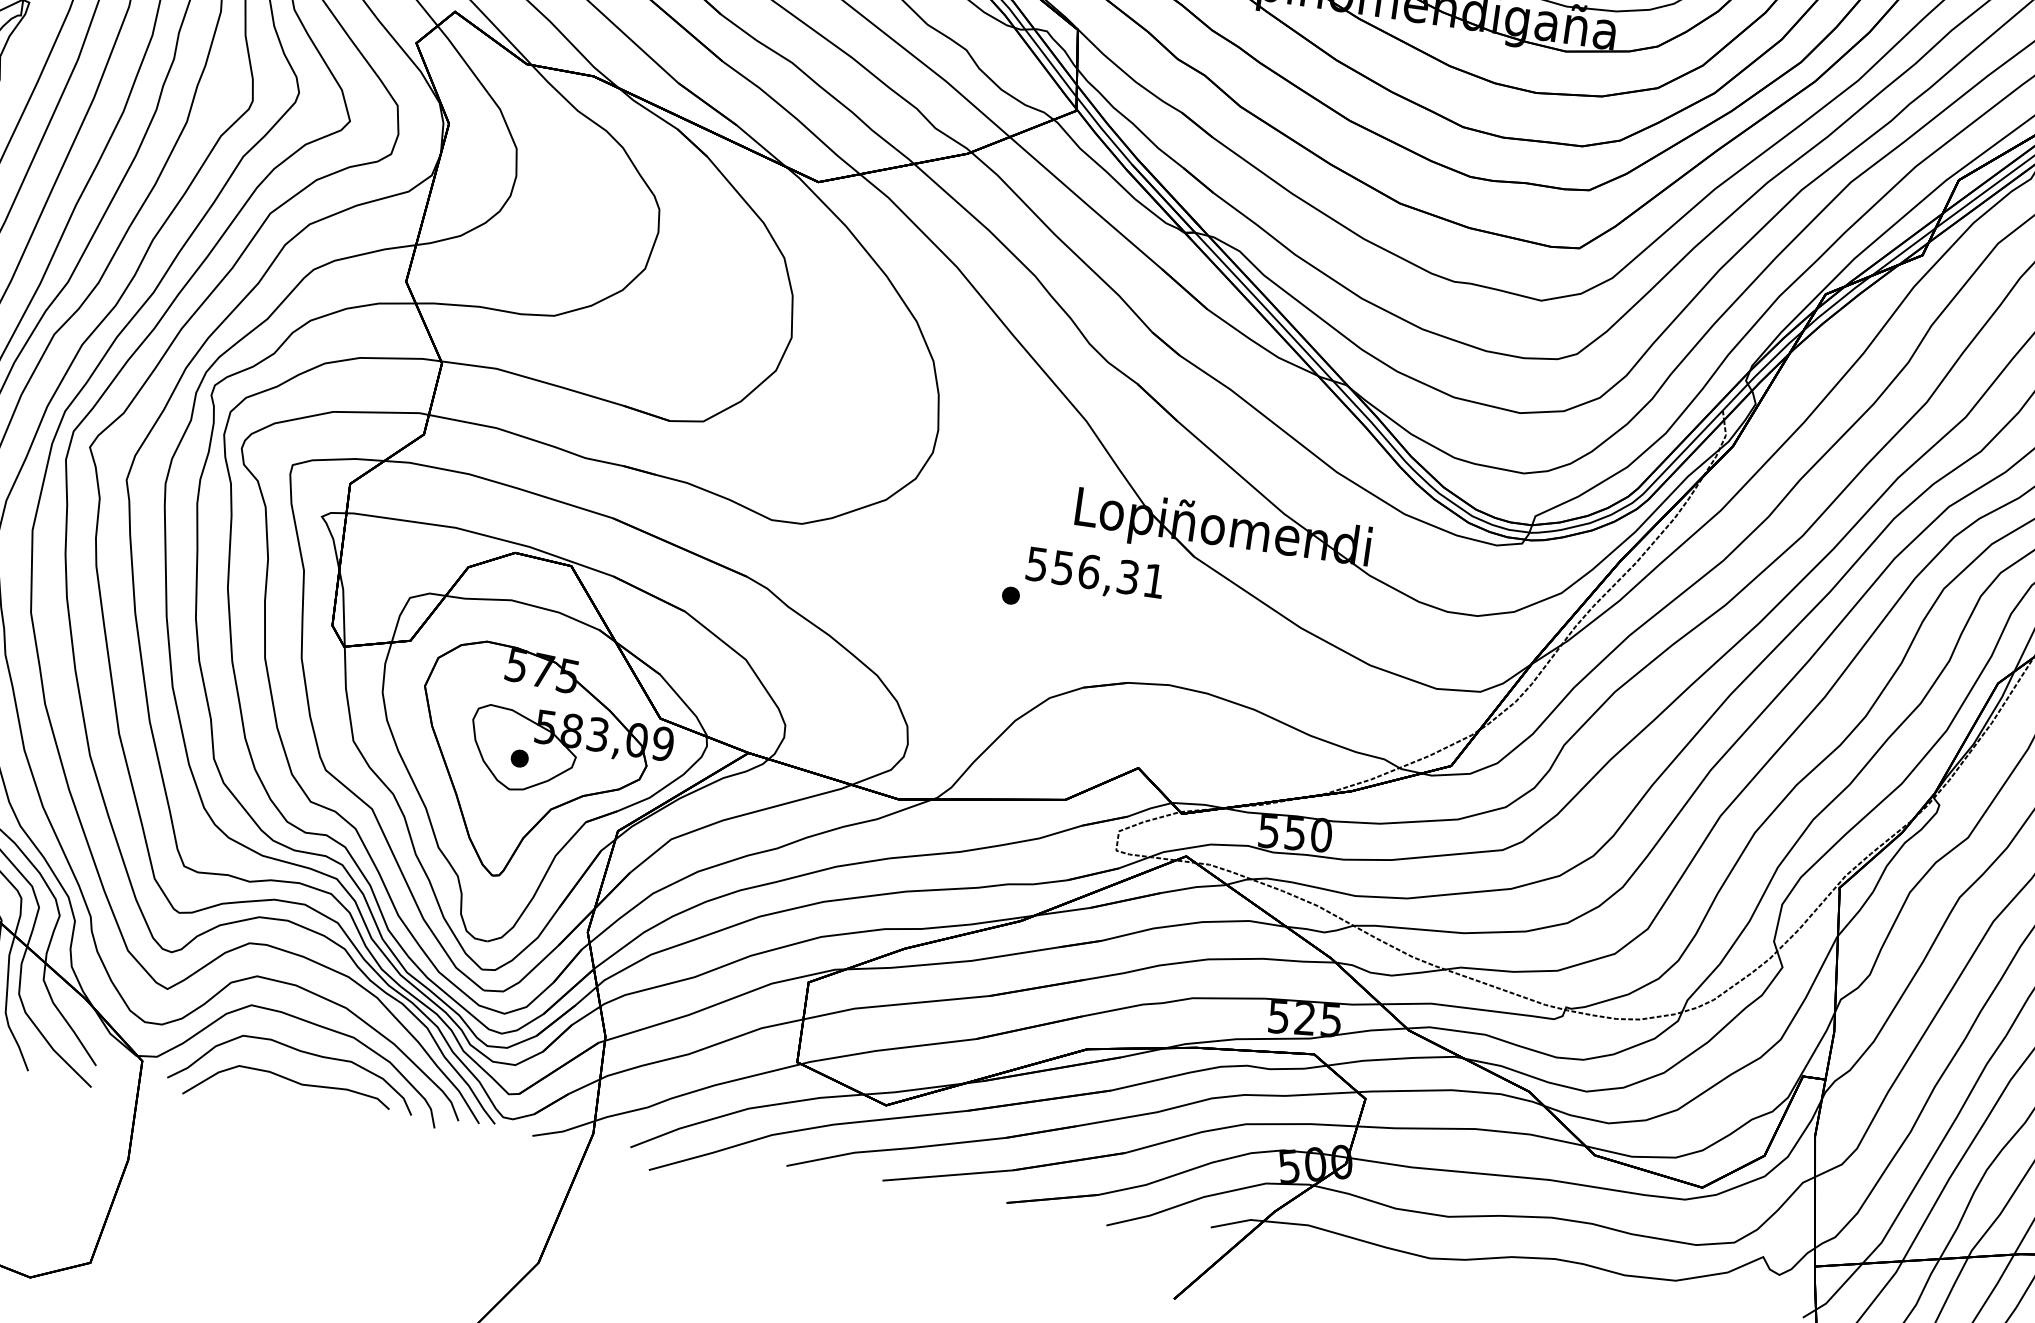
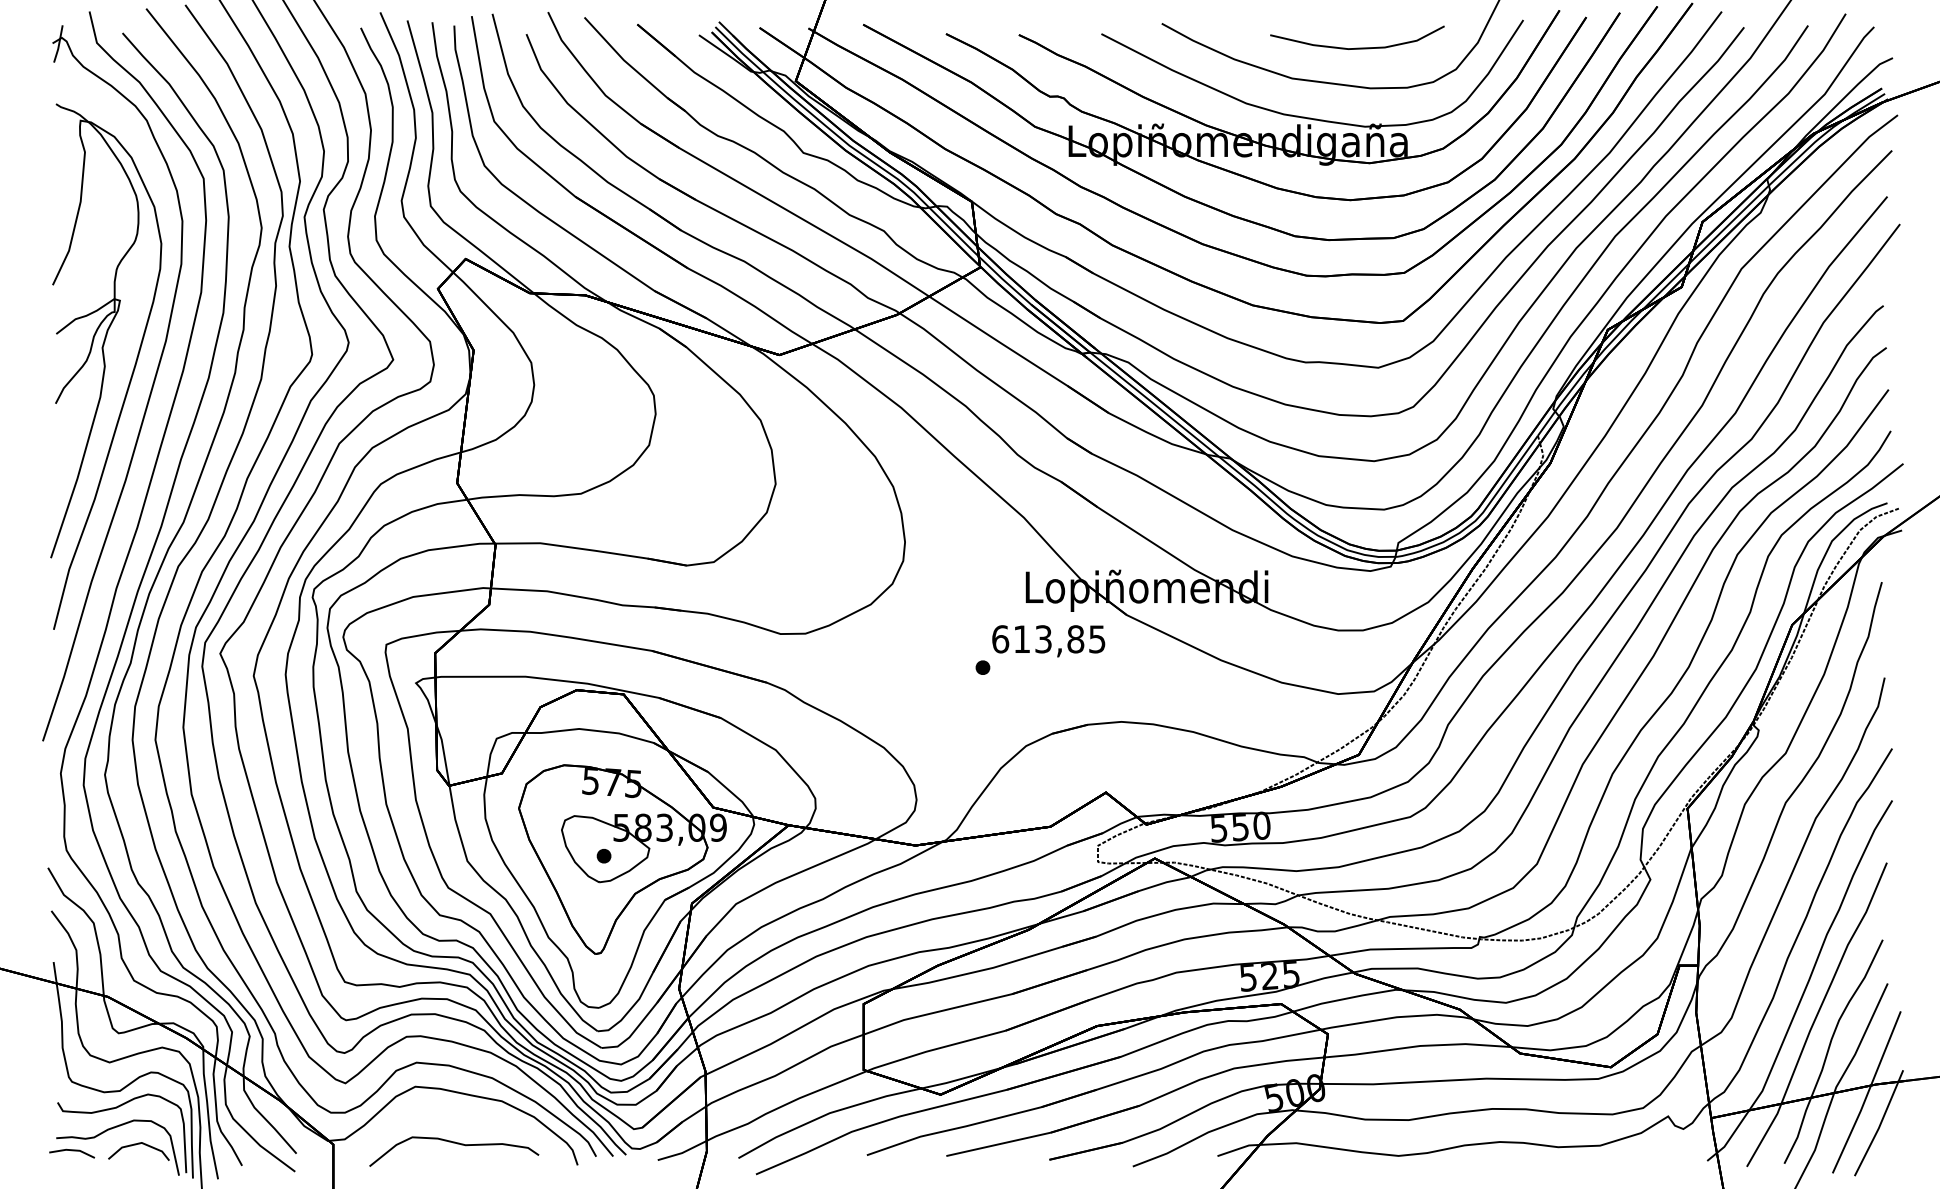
text: (1095, 572) -> (1048, 639), 556,31 -> 613,85
curve: (300, 1052) -> (460, 1119), removed

